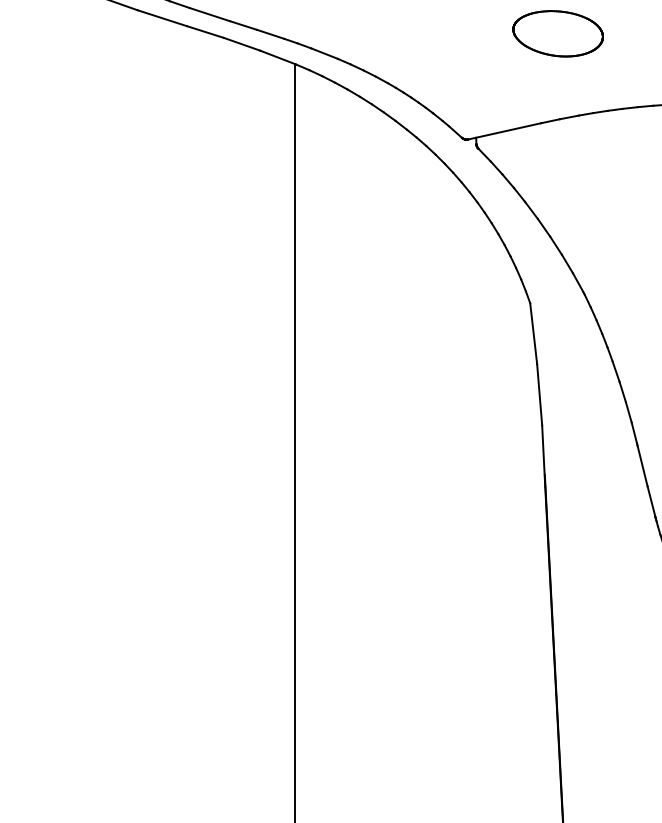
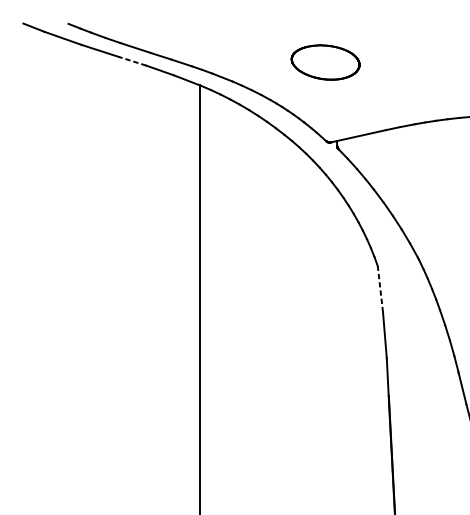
line: (204, 31) -> (131, 60), solid -> dashed
part: (557, 33) -> (325, 62), moved
line: (533, 333) -> (380, 288), solid -> dashed

